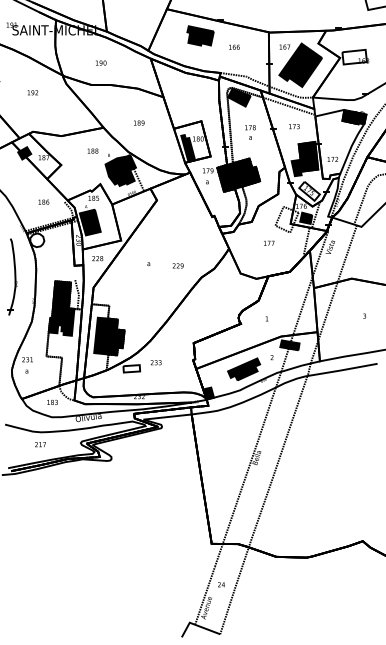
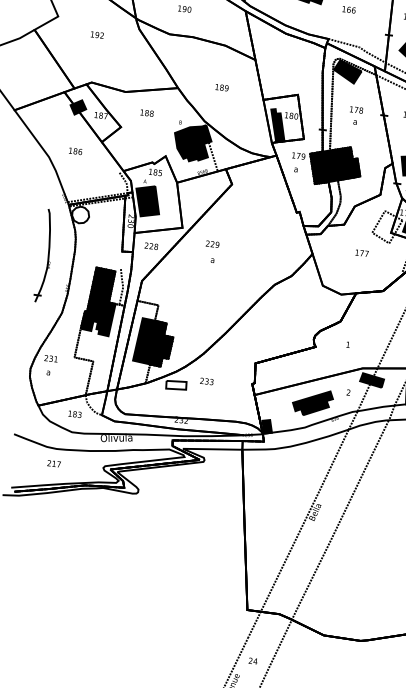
text: (92, 150) -> (146, 112), moved
text: (43, 201) -> (75, 150), moved
text: (177, 265) -> (211, 243), moved

